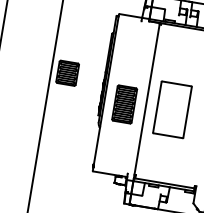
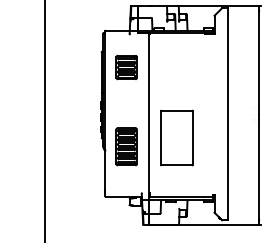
part: (67, 73) -> (126, 67), moved
part: (124, 104) -> (126, 146), moved
part: (172, 109) -> (176, 137), moved

